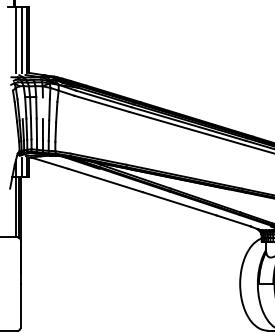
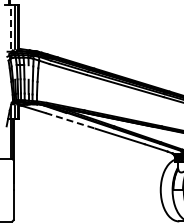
line: (15, 39) -> (10, 26), solid -> dashed
line: (105, 181) -> (70, 121), solid -> dashed

